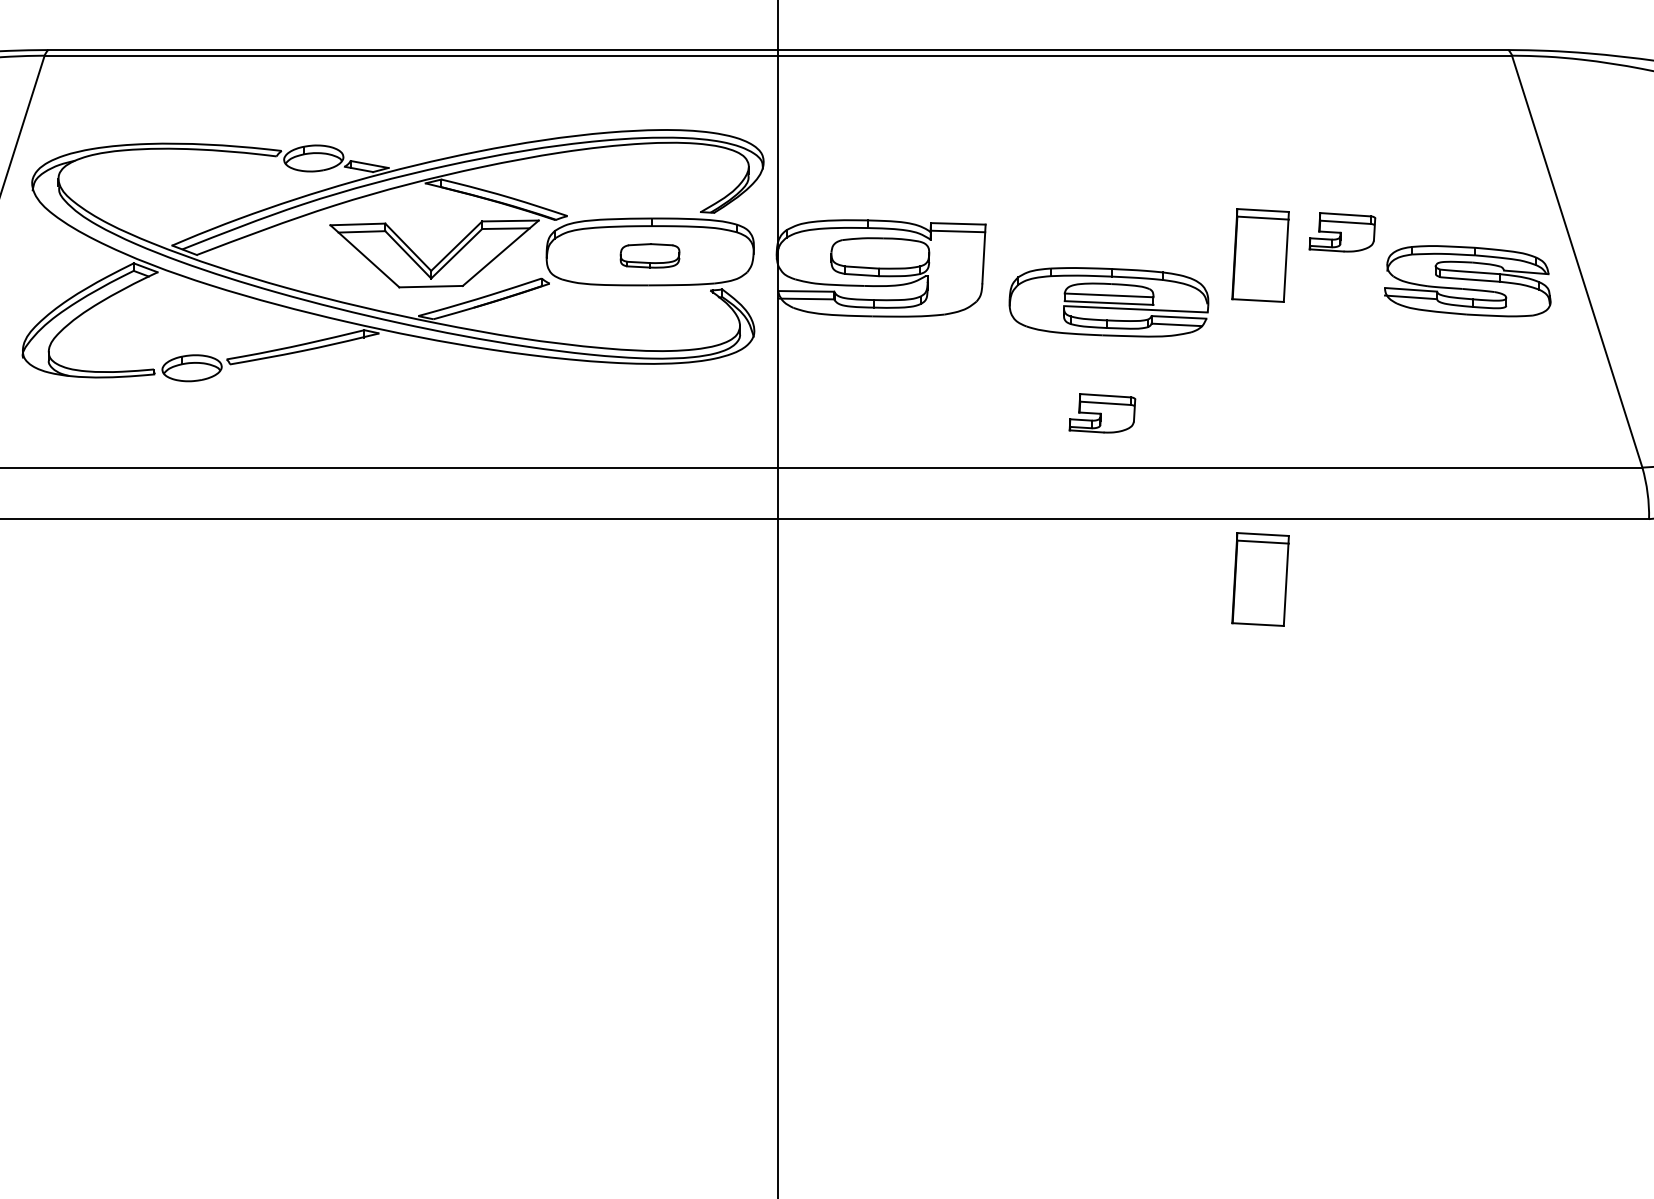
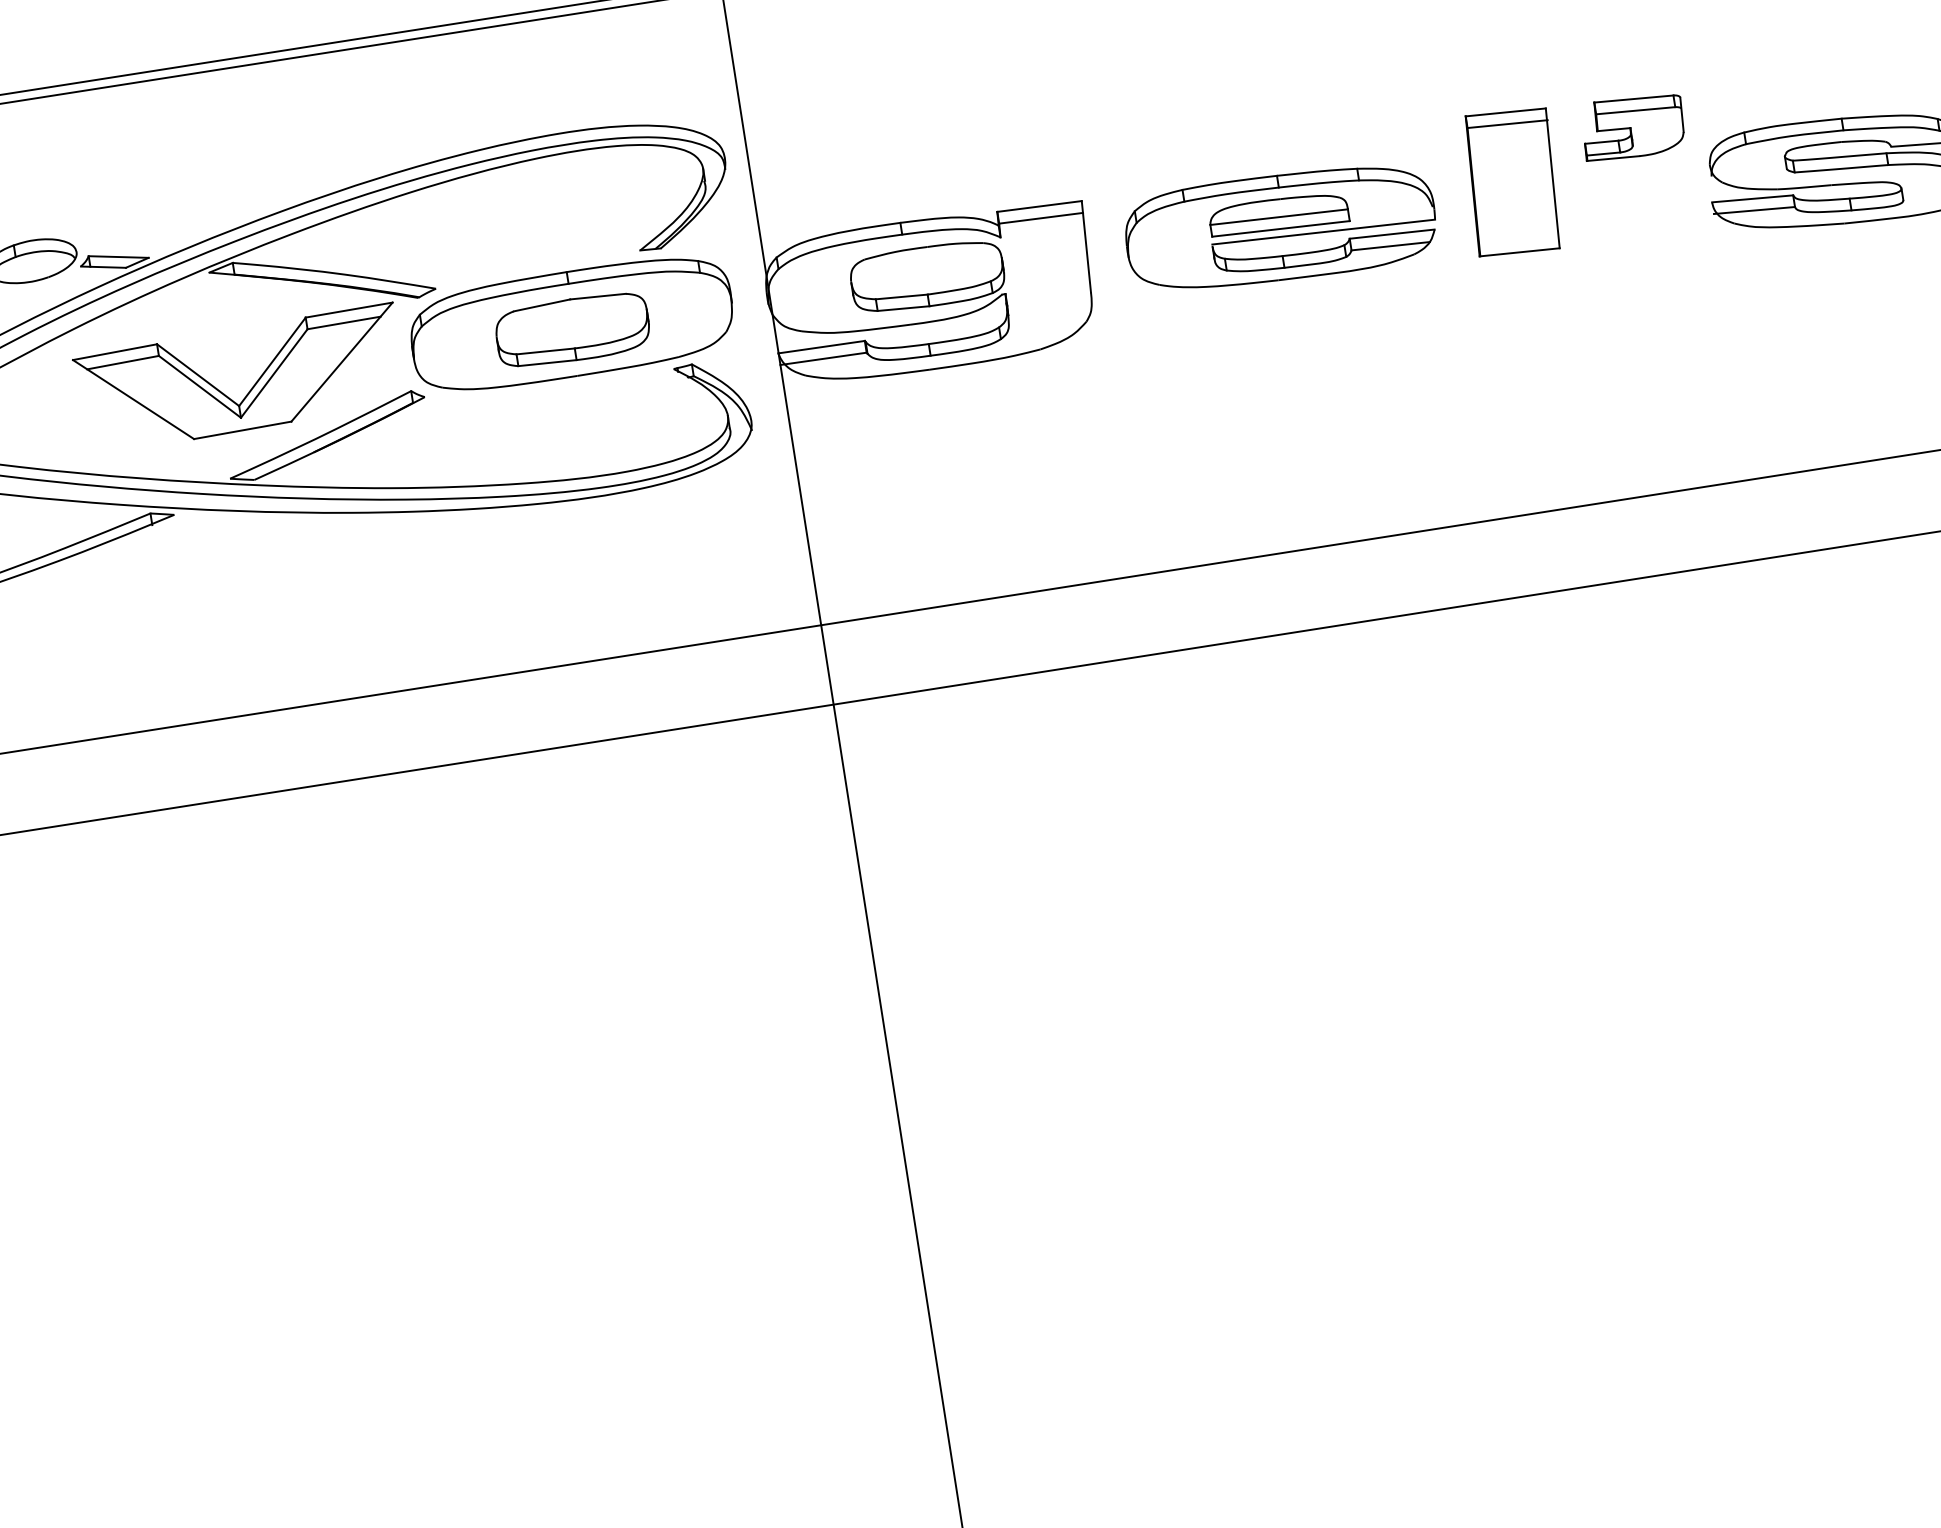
part: (649, 255) -> (571, 329), size x1.67
part: (1108, 302) -> (1279, 228), moved
part: (1102, 413) -> (1307, 463), removed
part: (1260, 579) -> (1590, 681), removed

